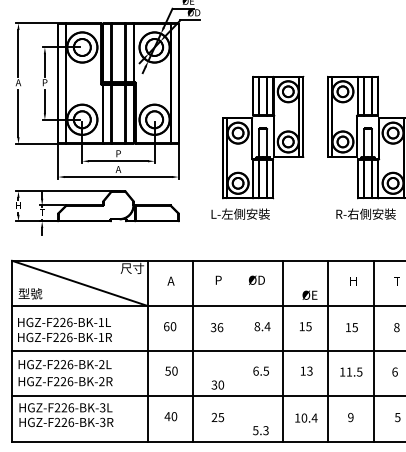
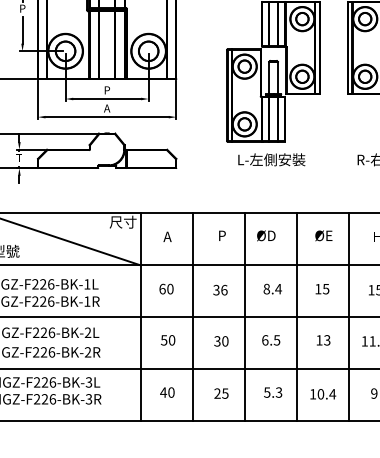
text: (240, 213) -> (271, 159), moved
text: (309, 294) -> (323, 234), moved
line: (238, 350) -> (245, 316), added
text: (217, 384) -> (220, 340), moved
text: (260, 430) -> (272, 392), moved

